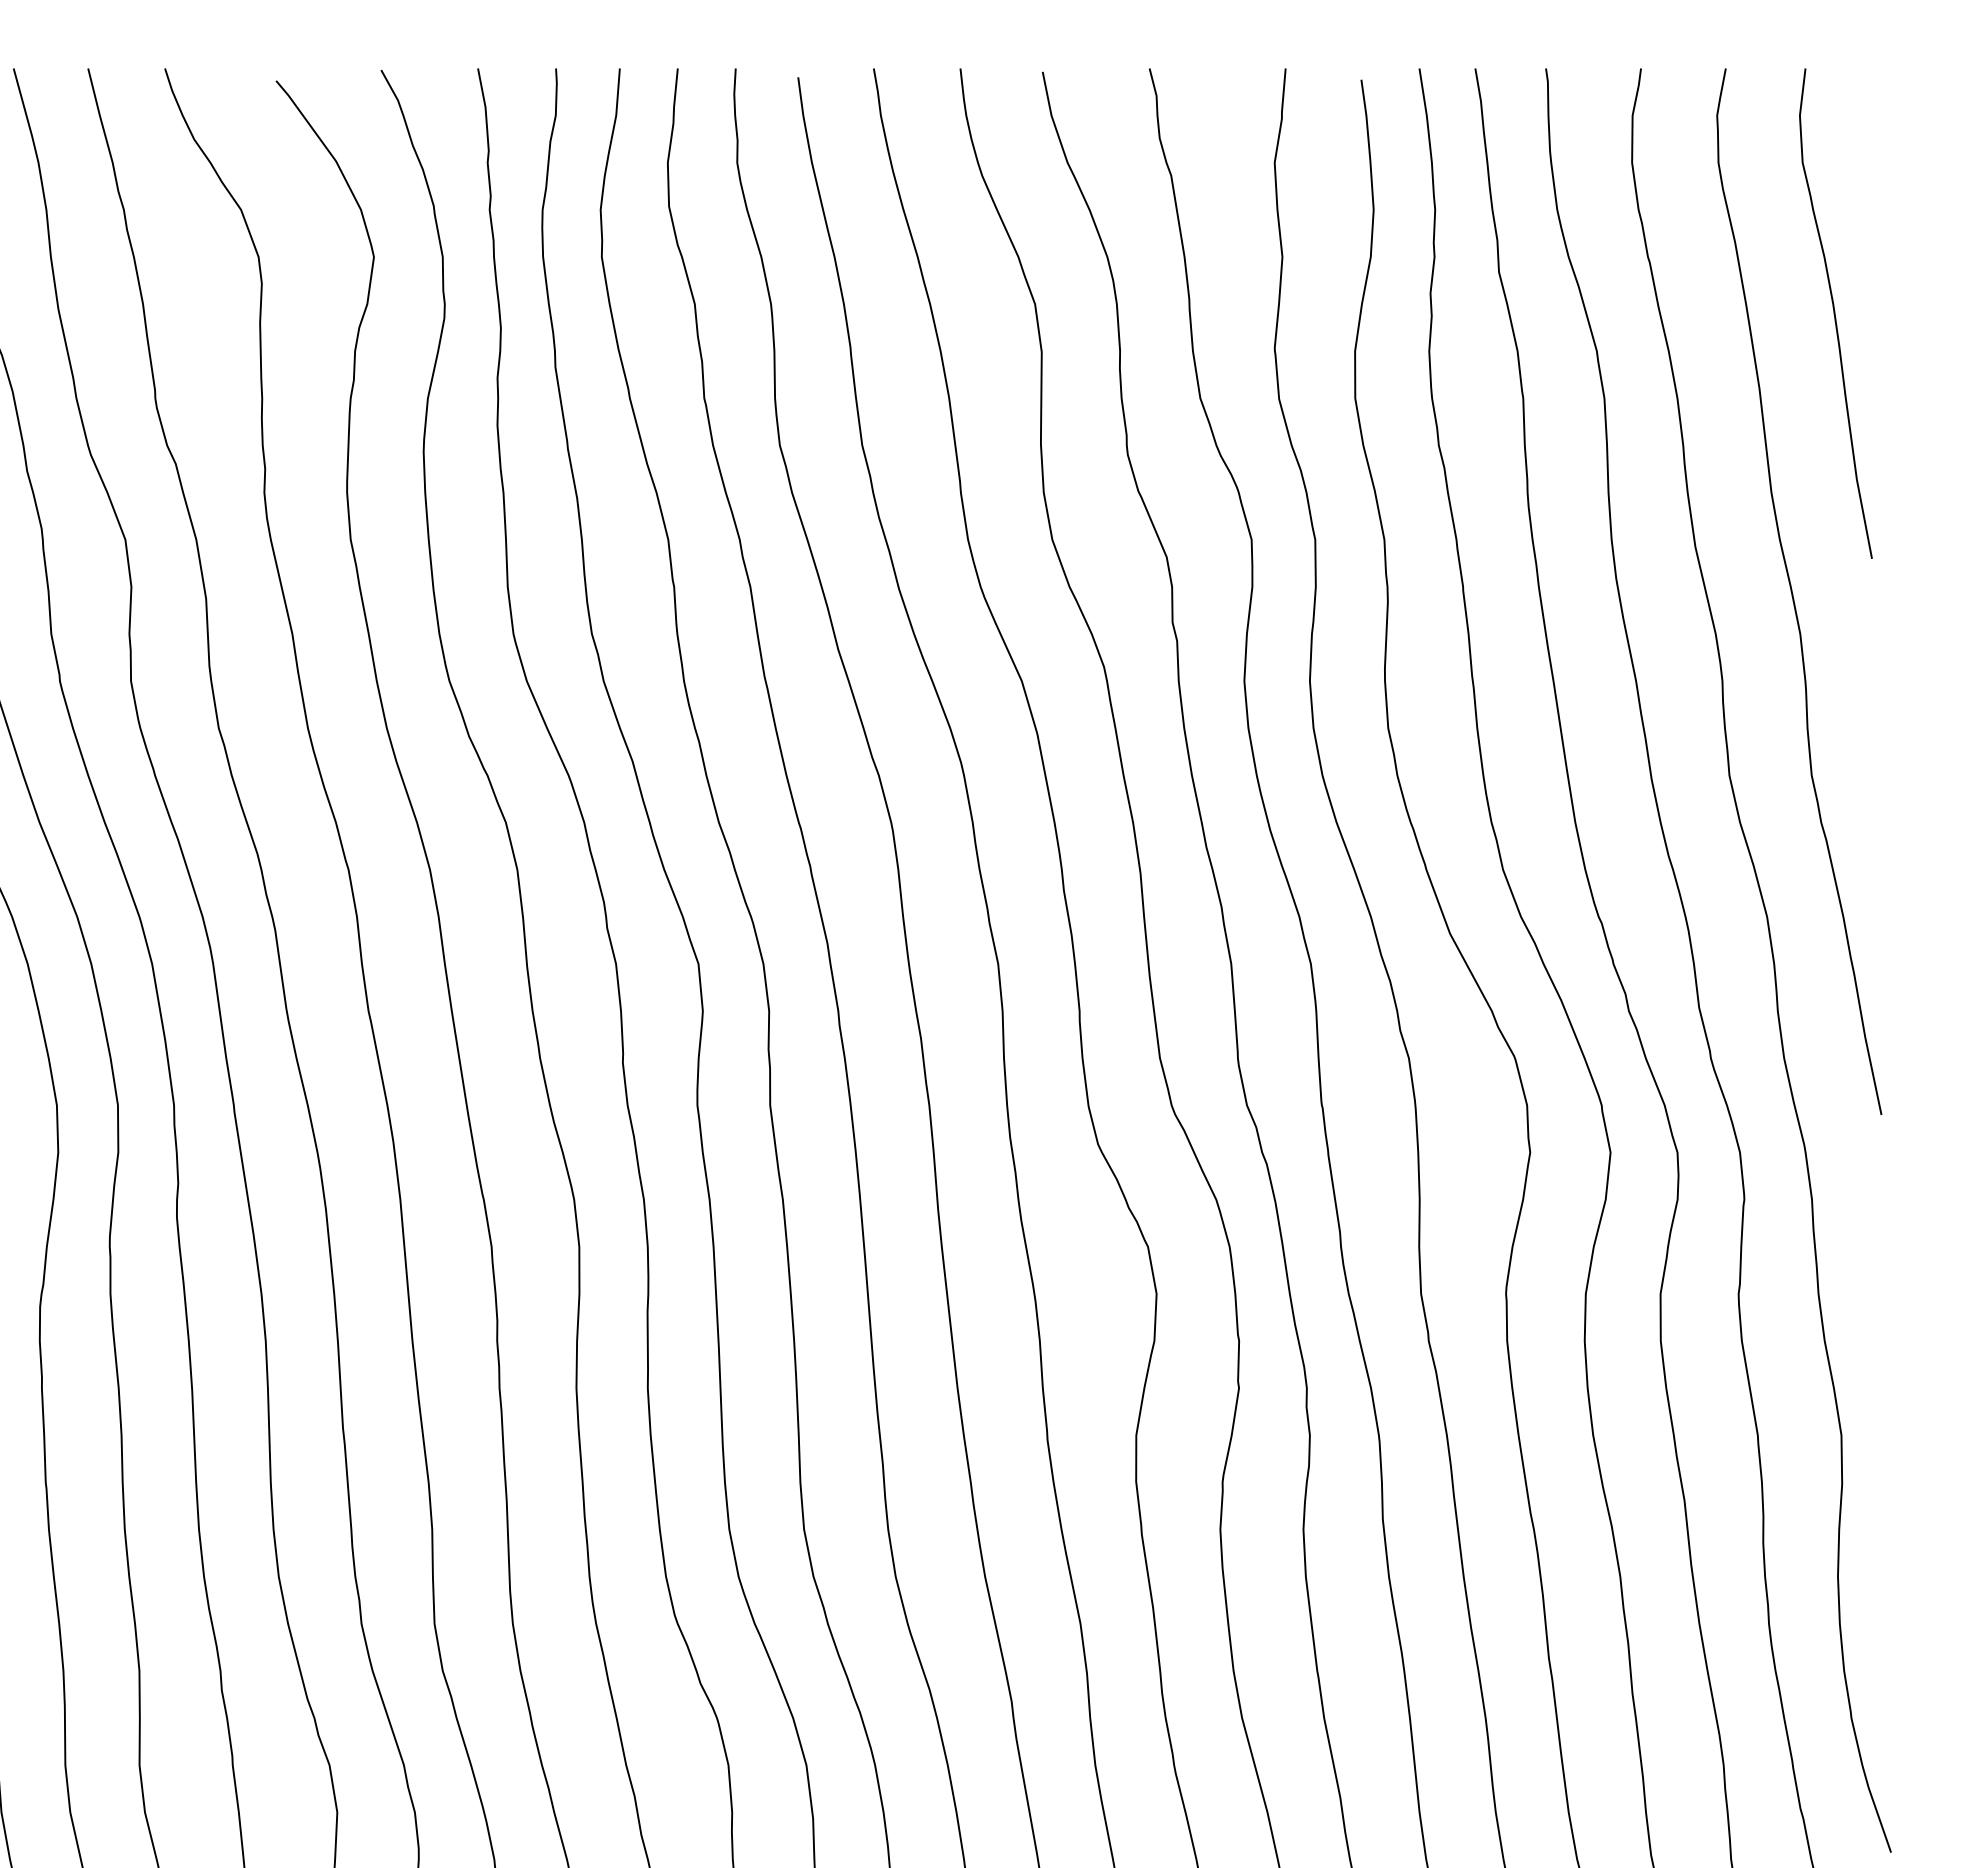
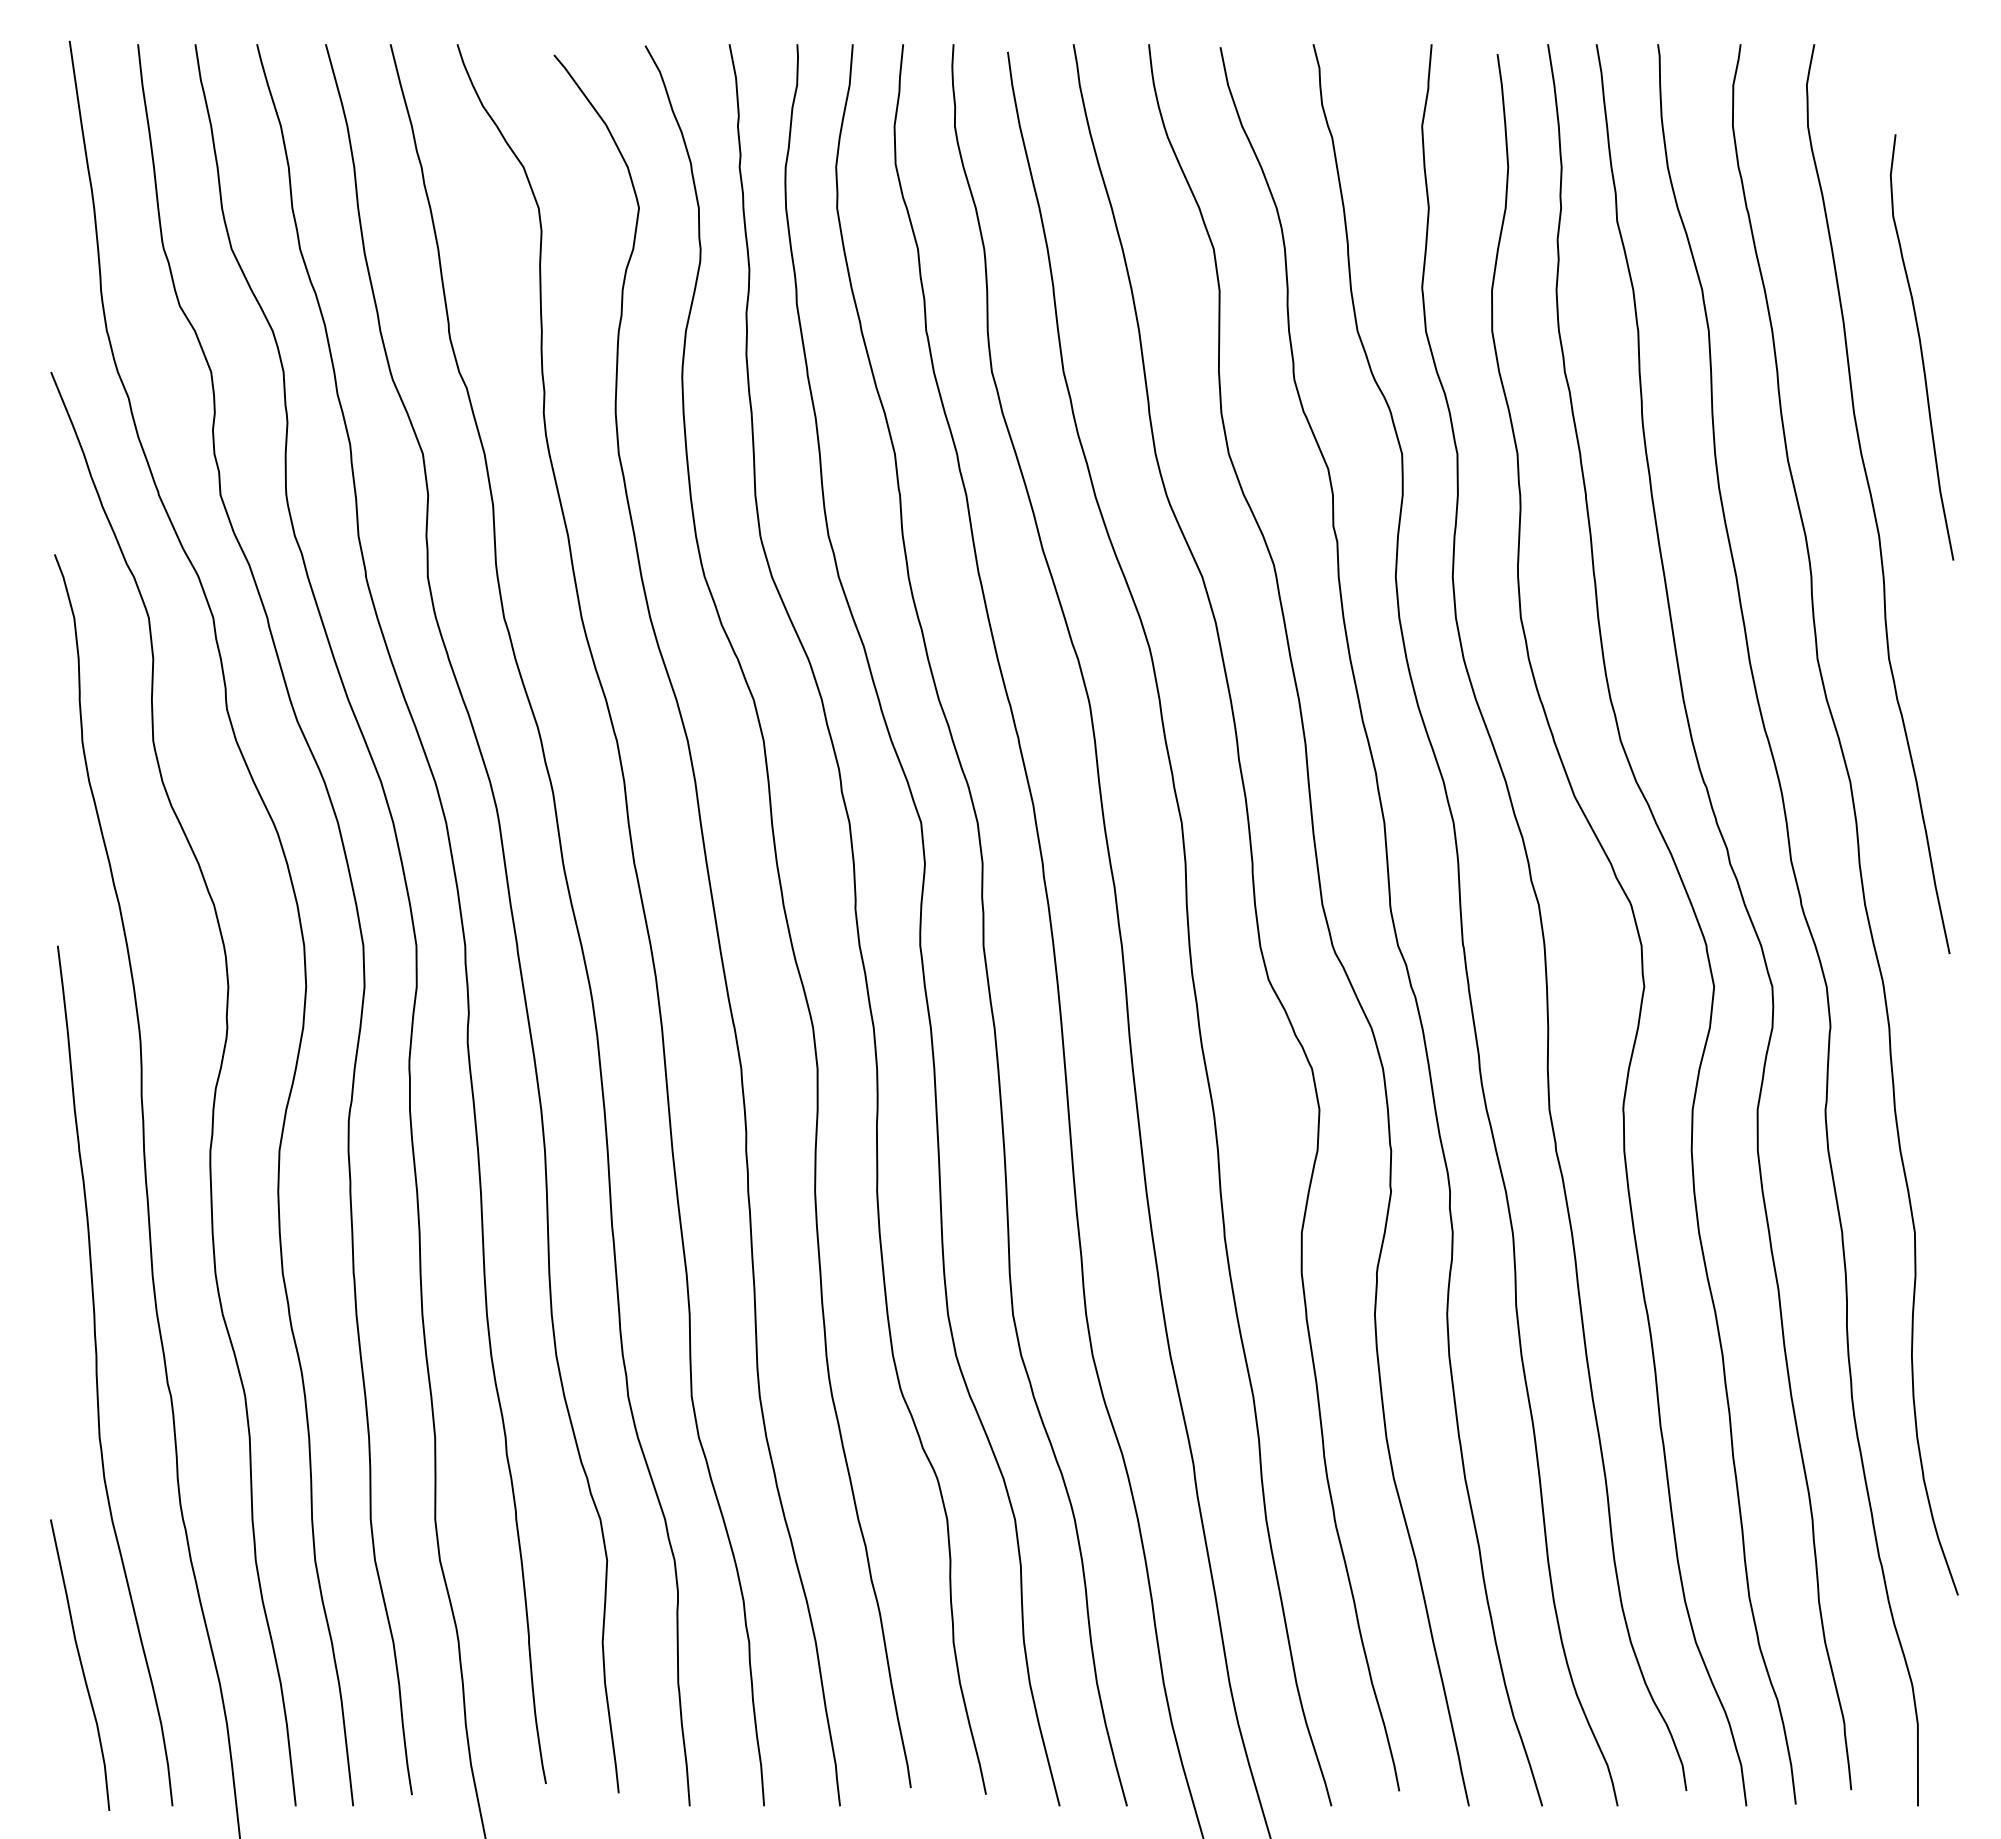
curve: (1835, 313) -> (1921, 347), moved

